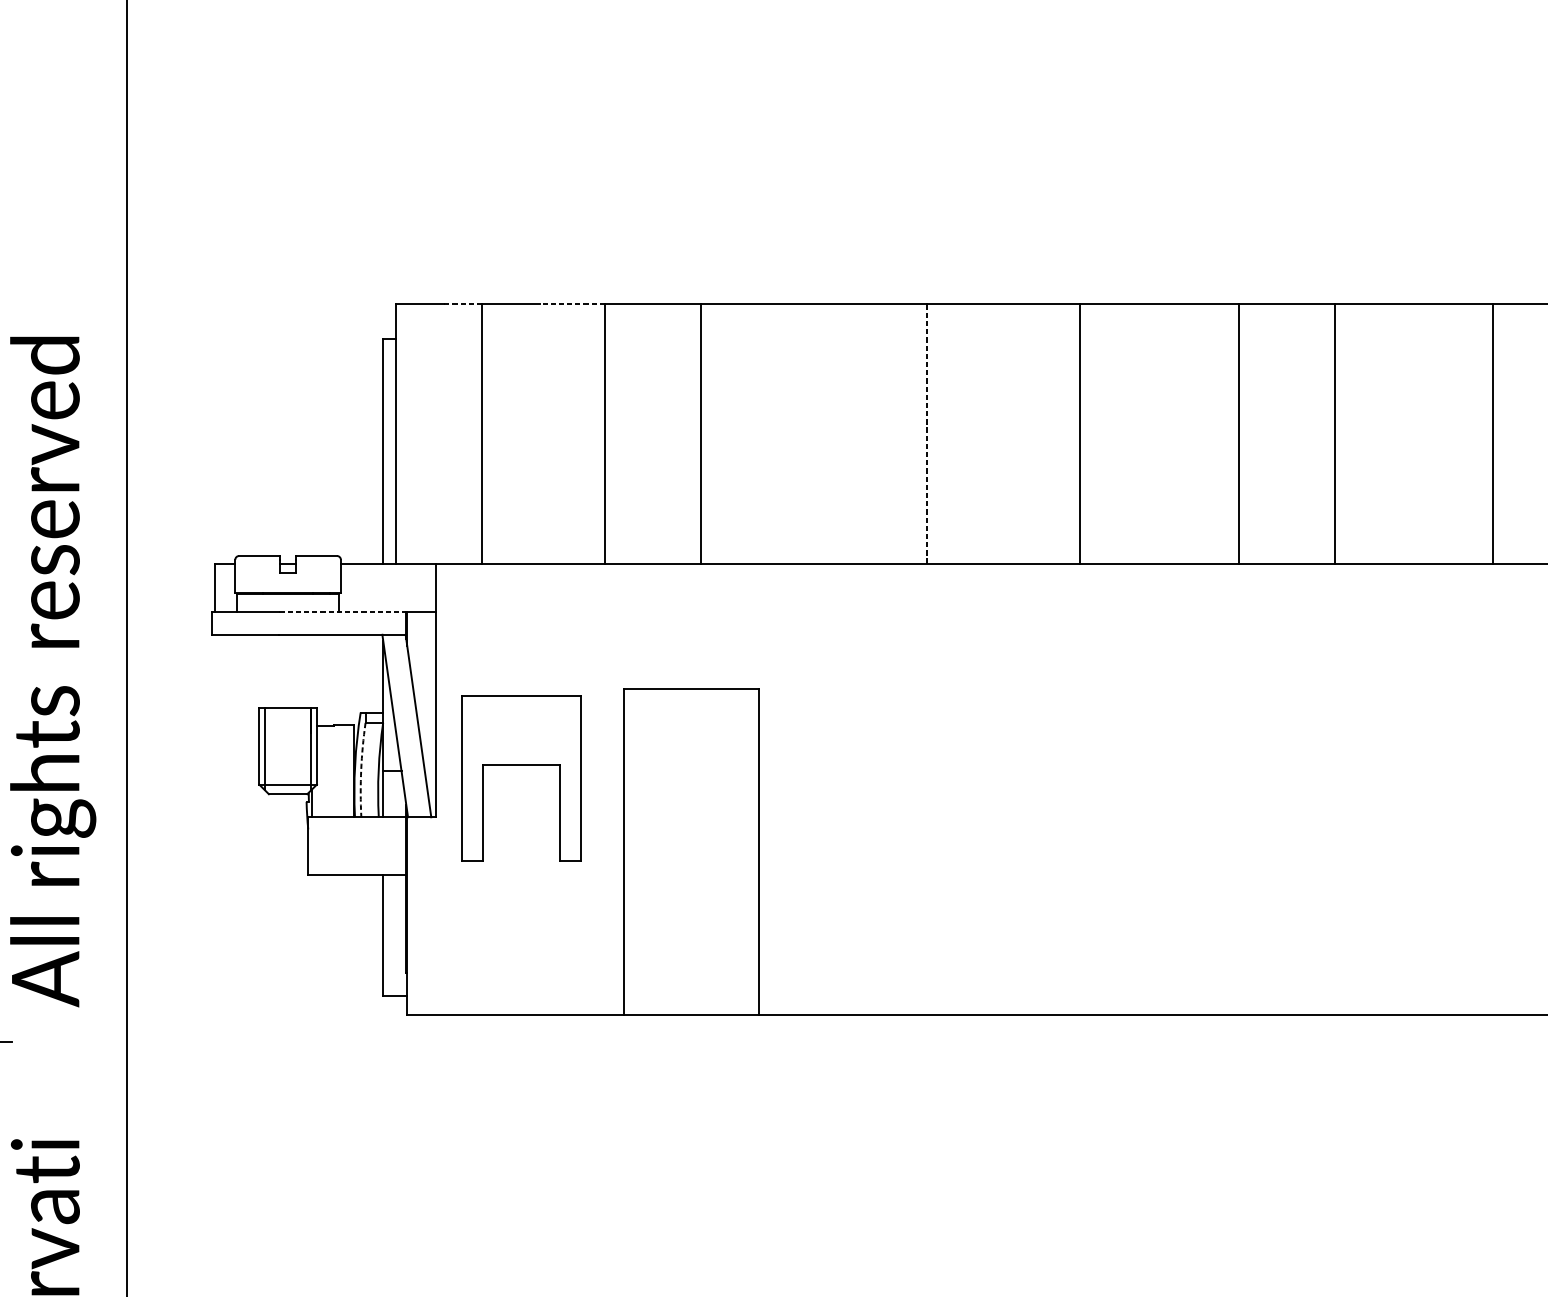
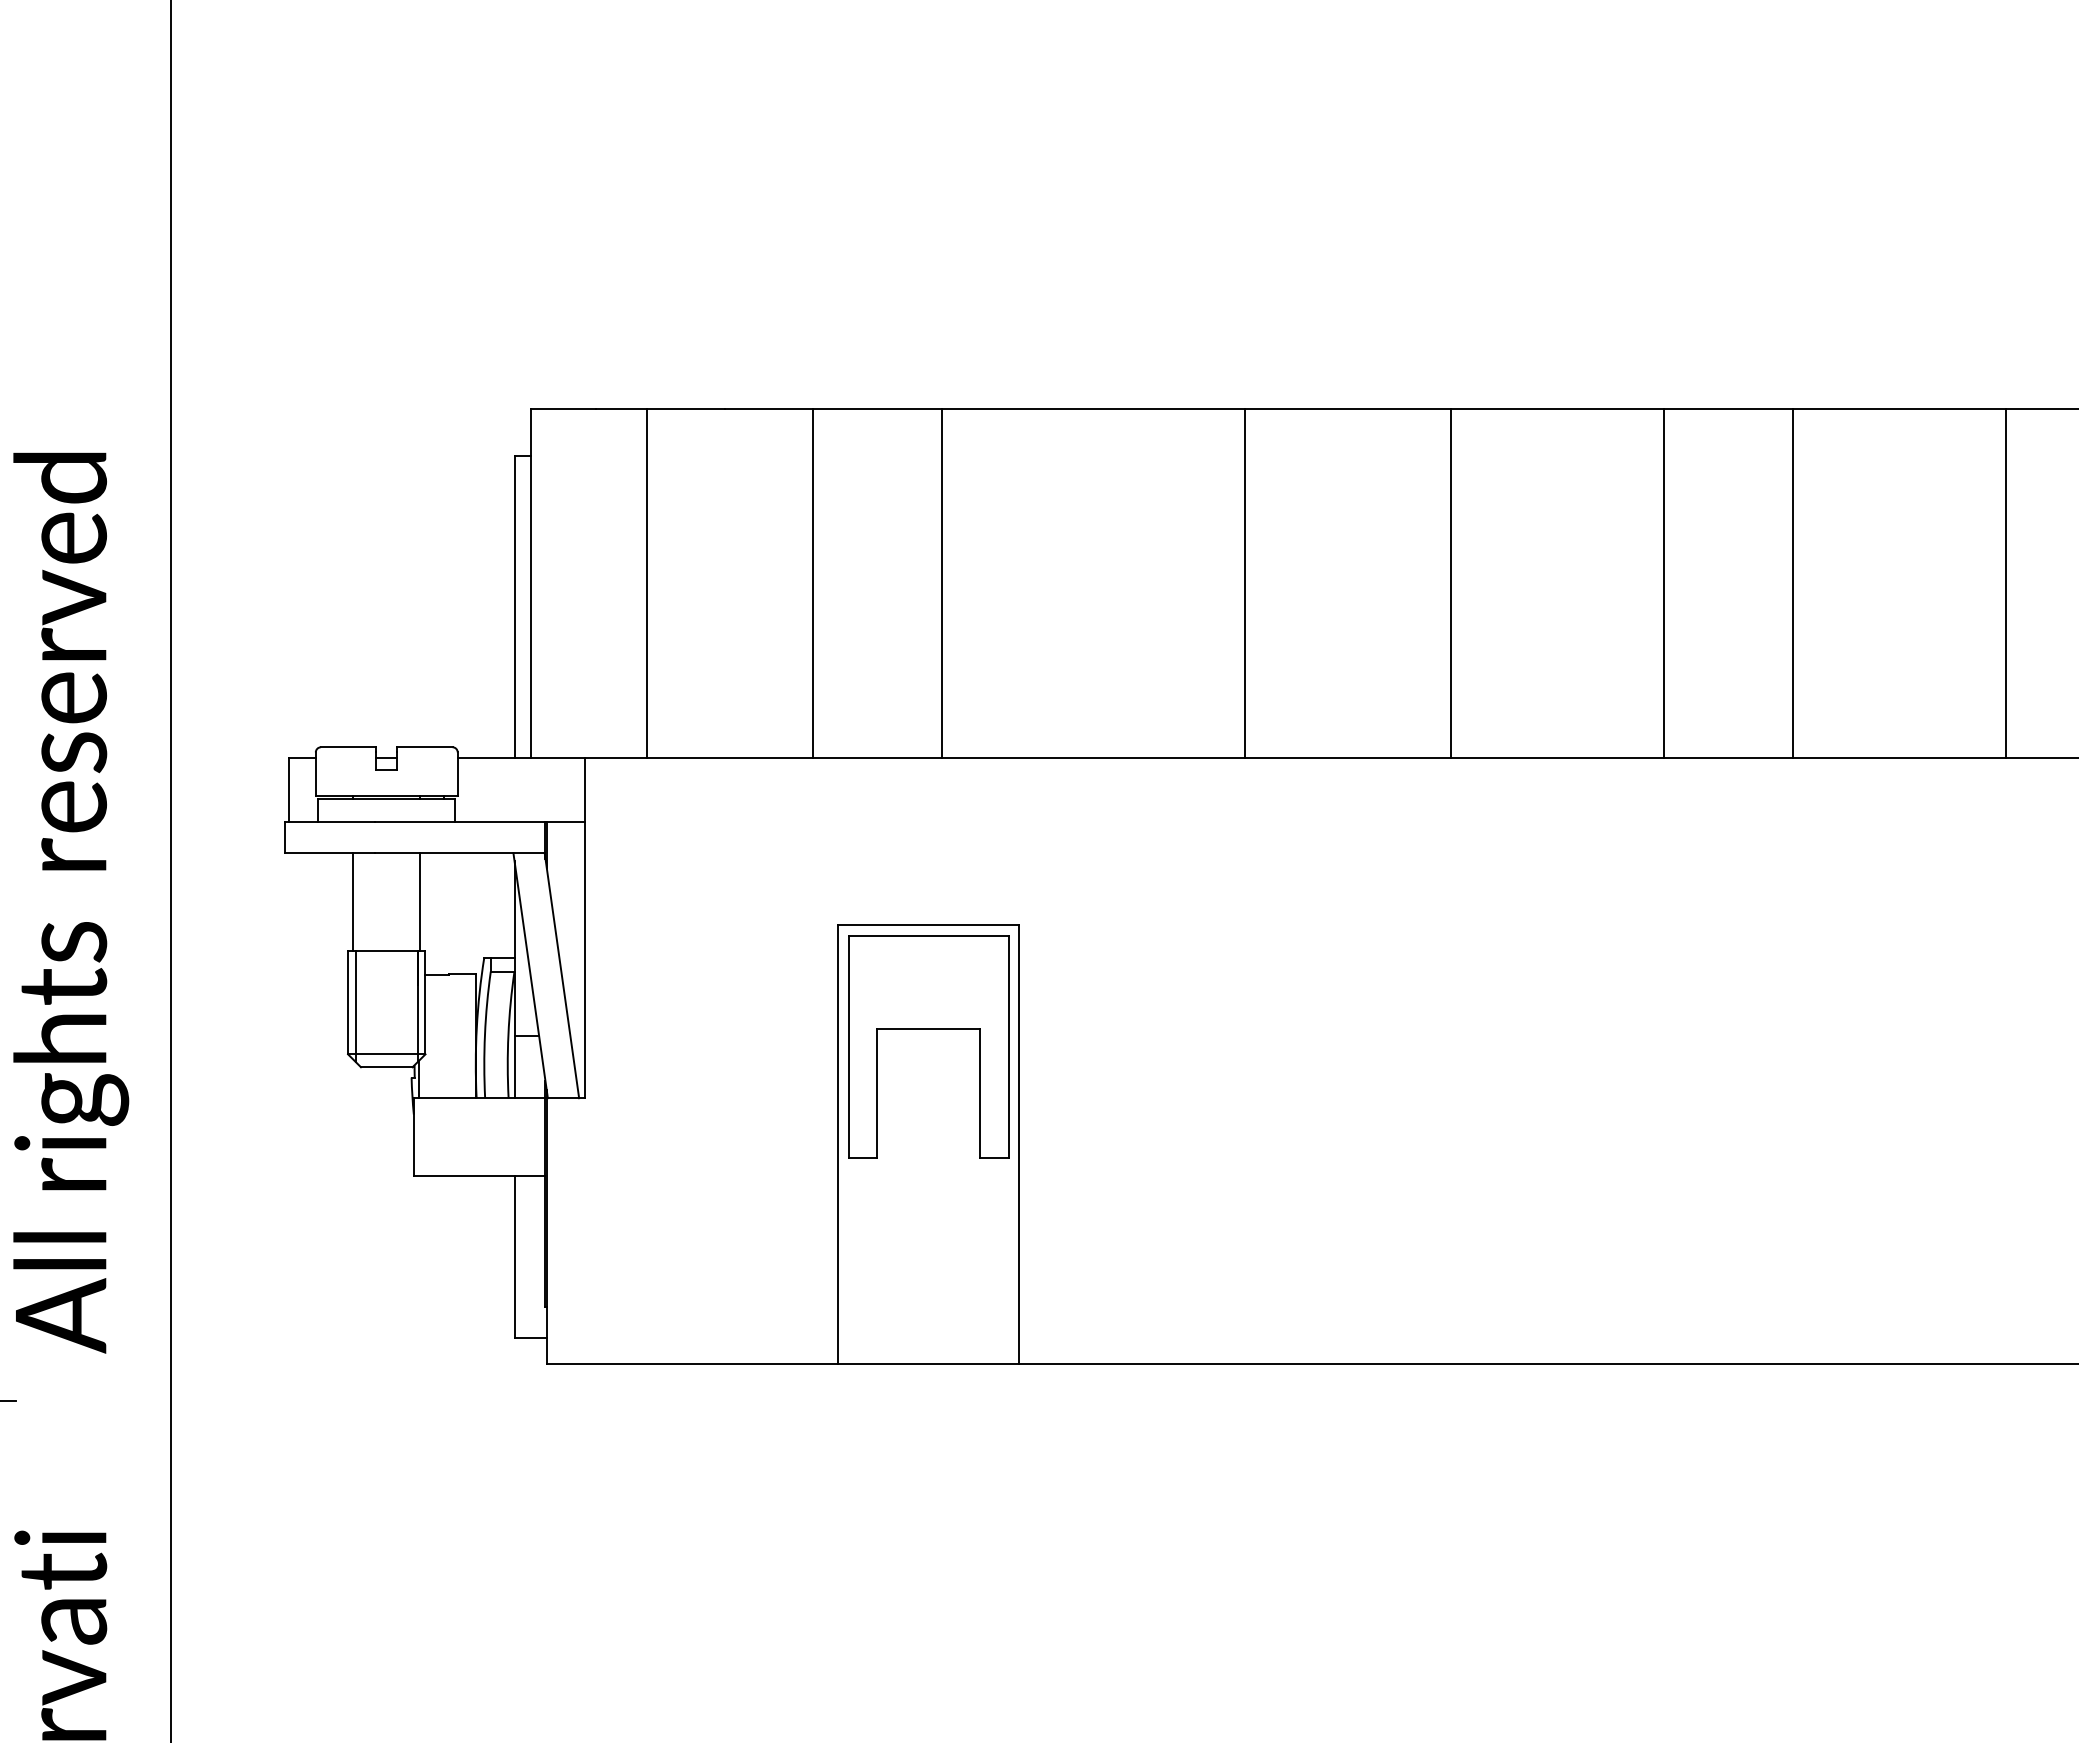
line: (462, 304) -> (621, 409), dashed -> solid
line: (572, 304) -> (768, 409), dashed -> solid
line: (926, 433) -> (1244, 582), dashed -> solid
line: (342, 612) -> (460, 822), dashed -> solid
line: (263, 671) -> (353, 902), added
line: (313, 671) -> (420, 902), added
part: (521, 766) -> (928, 1029), moved
arc: (360, 769) -> (484, 1034), dashed -> solid

